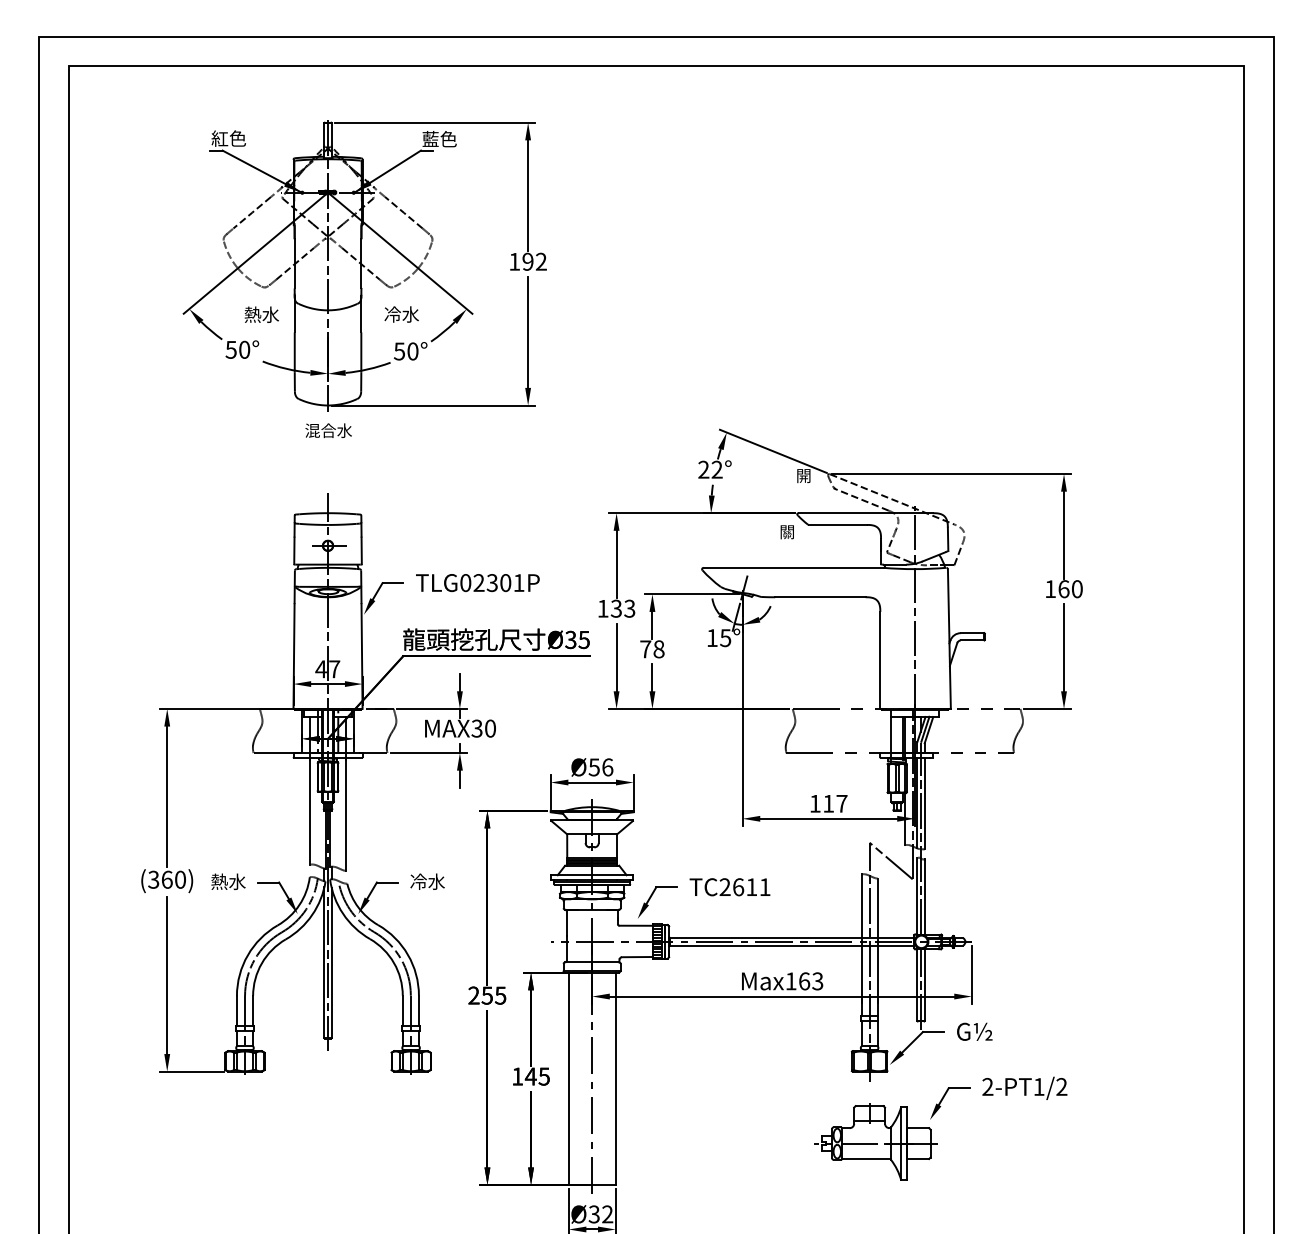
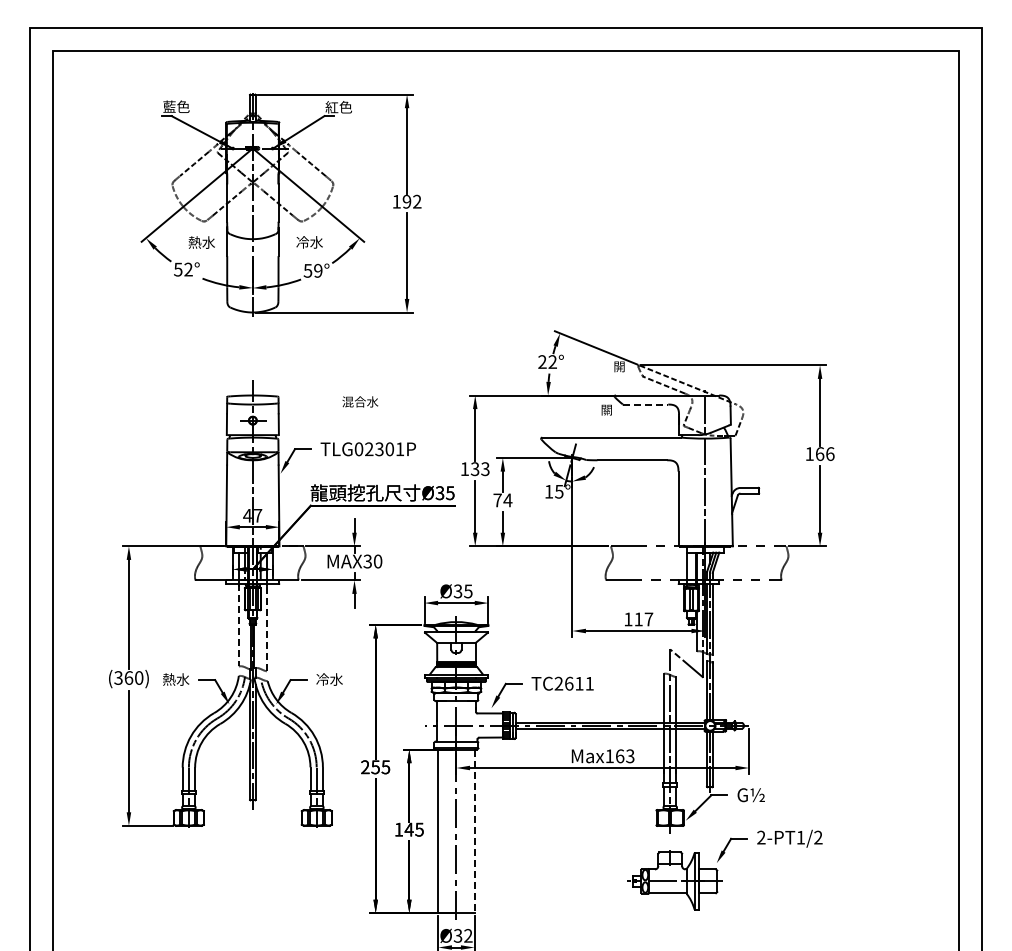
text: (219, 138) -> (169, 106), 紅色 -> 藍色
text: (430, 139) -> (331, 107), 藍色 -> 紅色
text: (244, 349) -> (188, 269), 50° -> 52°
text: (413, 350) -> (318, 270), 50° -> 59°
text: (328, 430) -> (360, 401), moved
line: (838, 524) -> (646, 404), solid -> dashed
text: (1077, 588) -> (830, 453), 160 -> 166
text: (658, 649) -> (507, 500), 78 -> 74
text: (601, 767) -> (463, 591), 56 -> 35
line: (309, 811) -> (238, 625), solid -> dashed
line: (345, 814) -> (266, 627), solid -> dashed
line: (615, 1078) -> (474, 831), solid -> dashed

